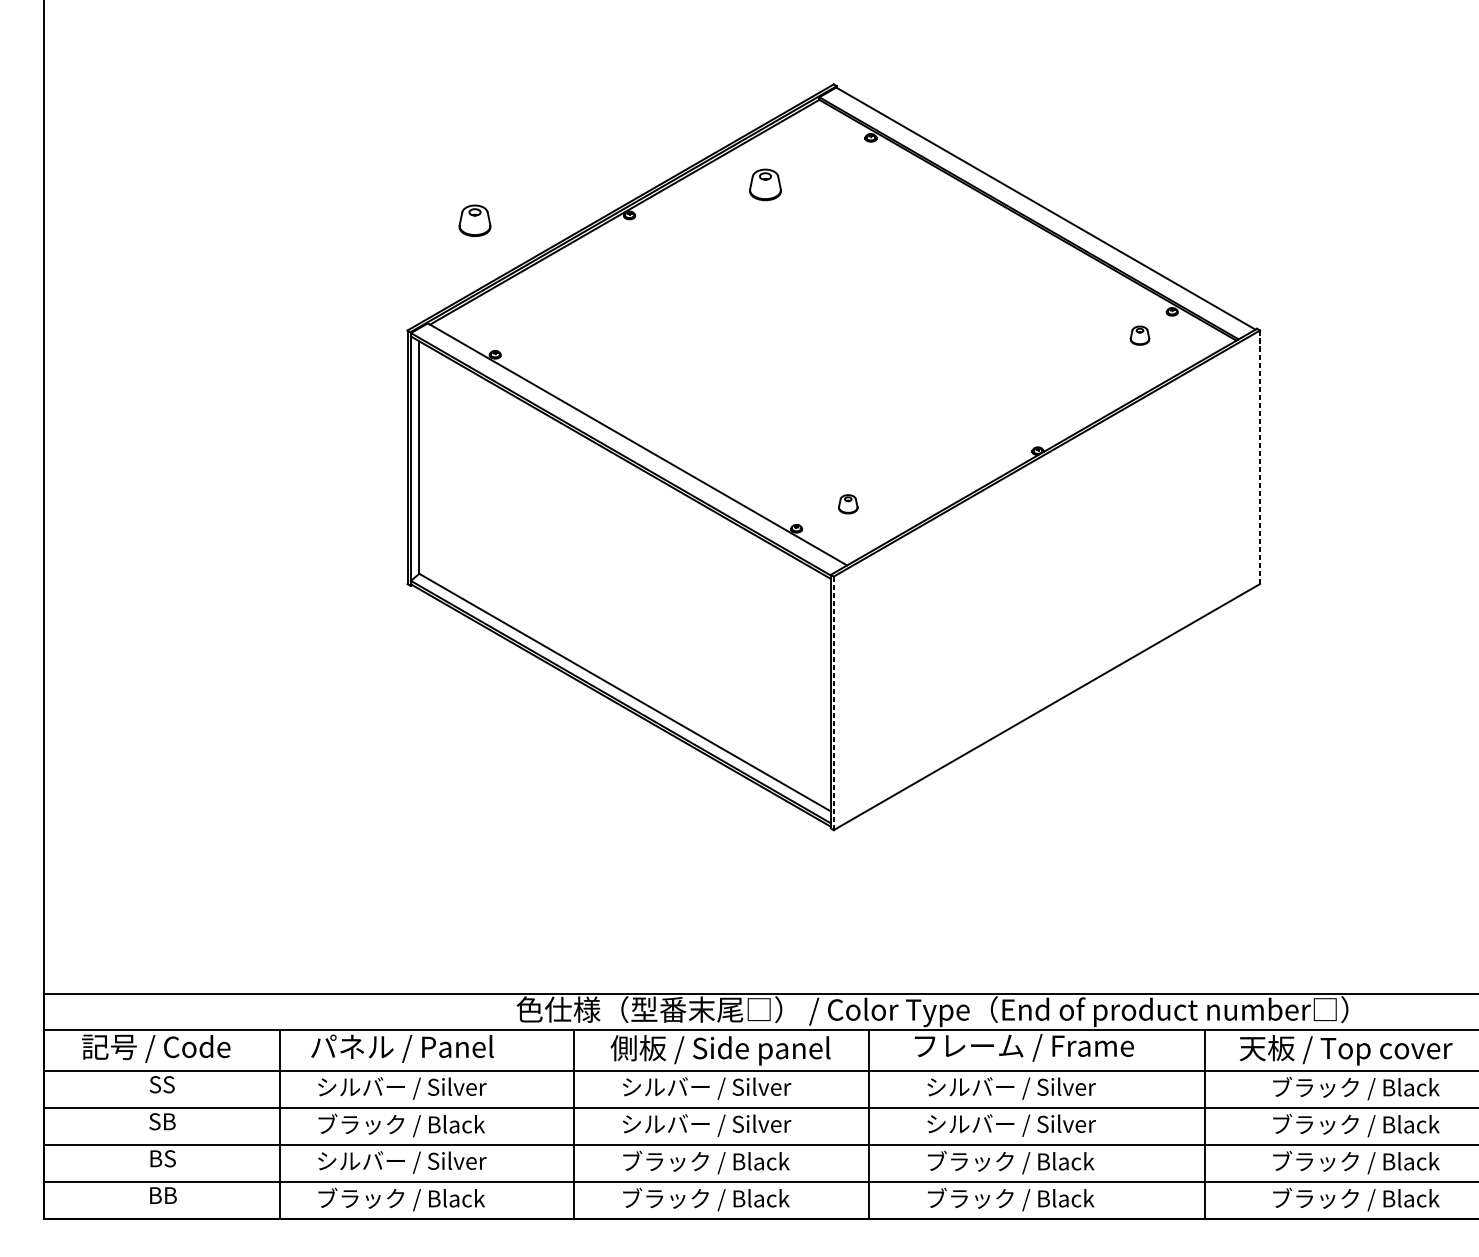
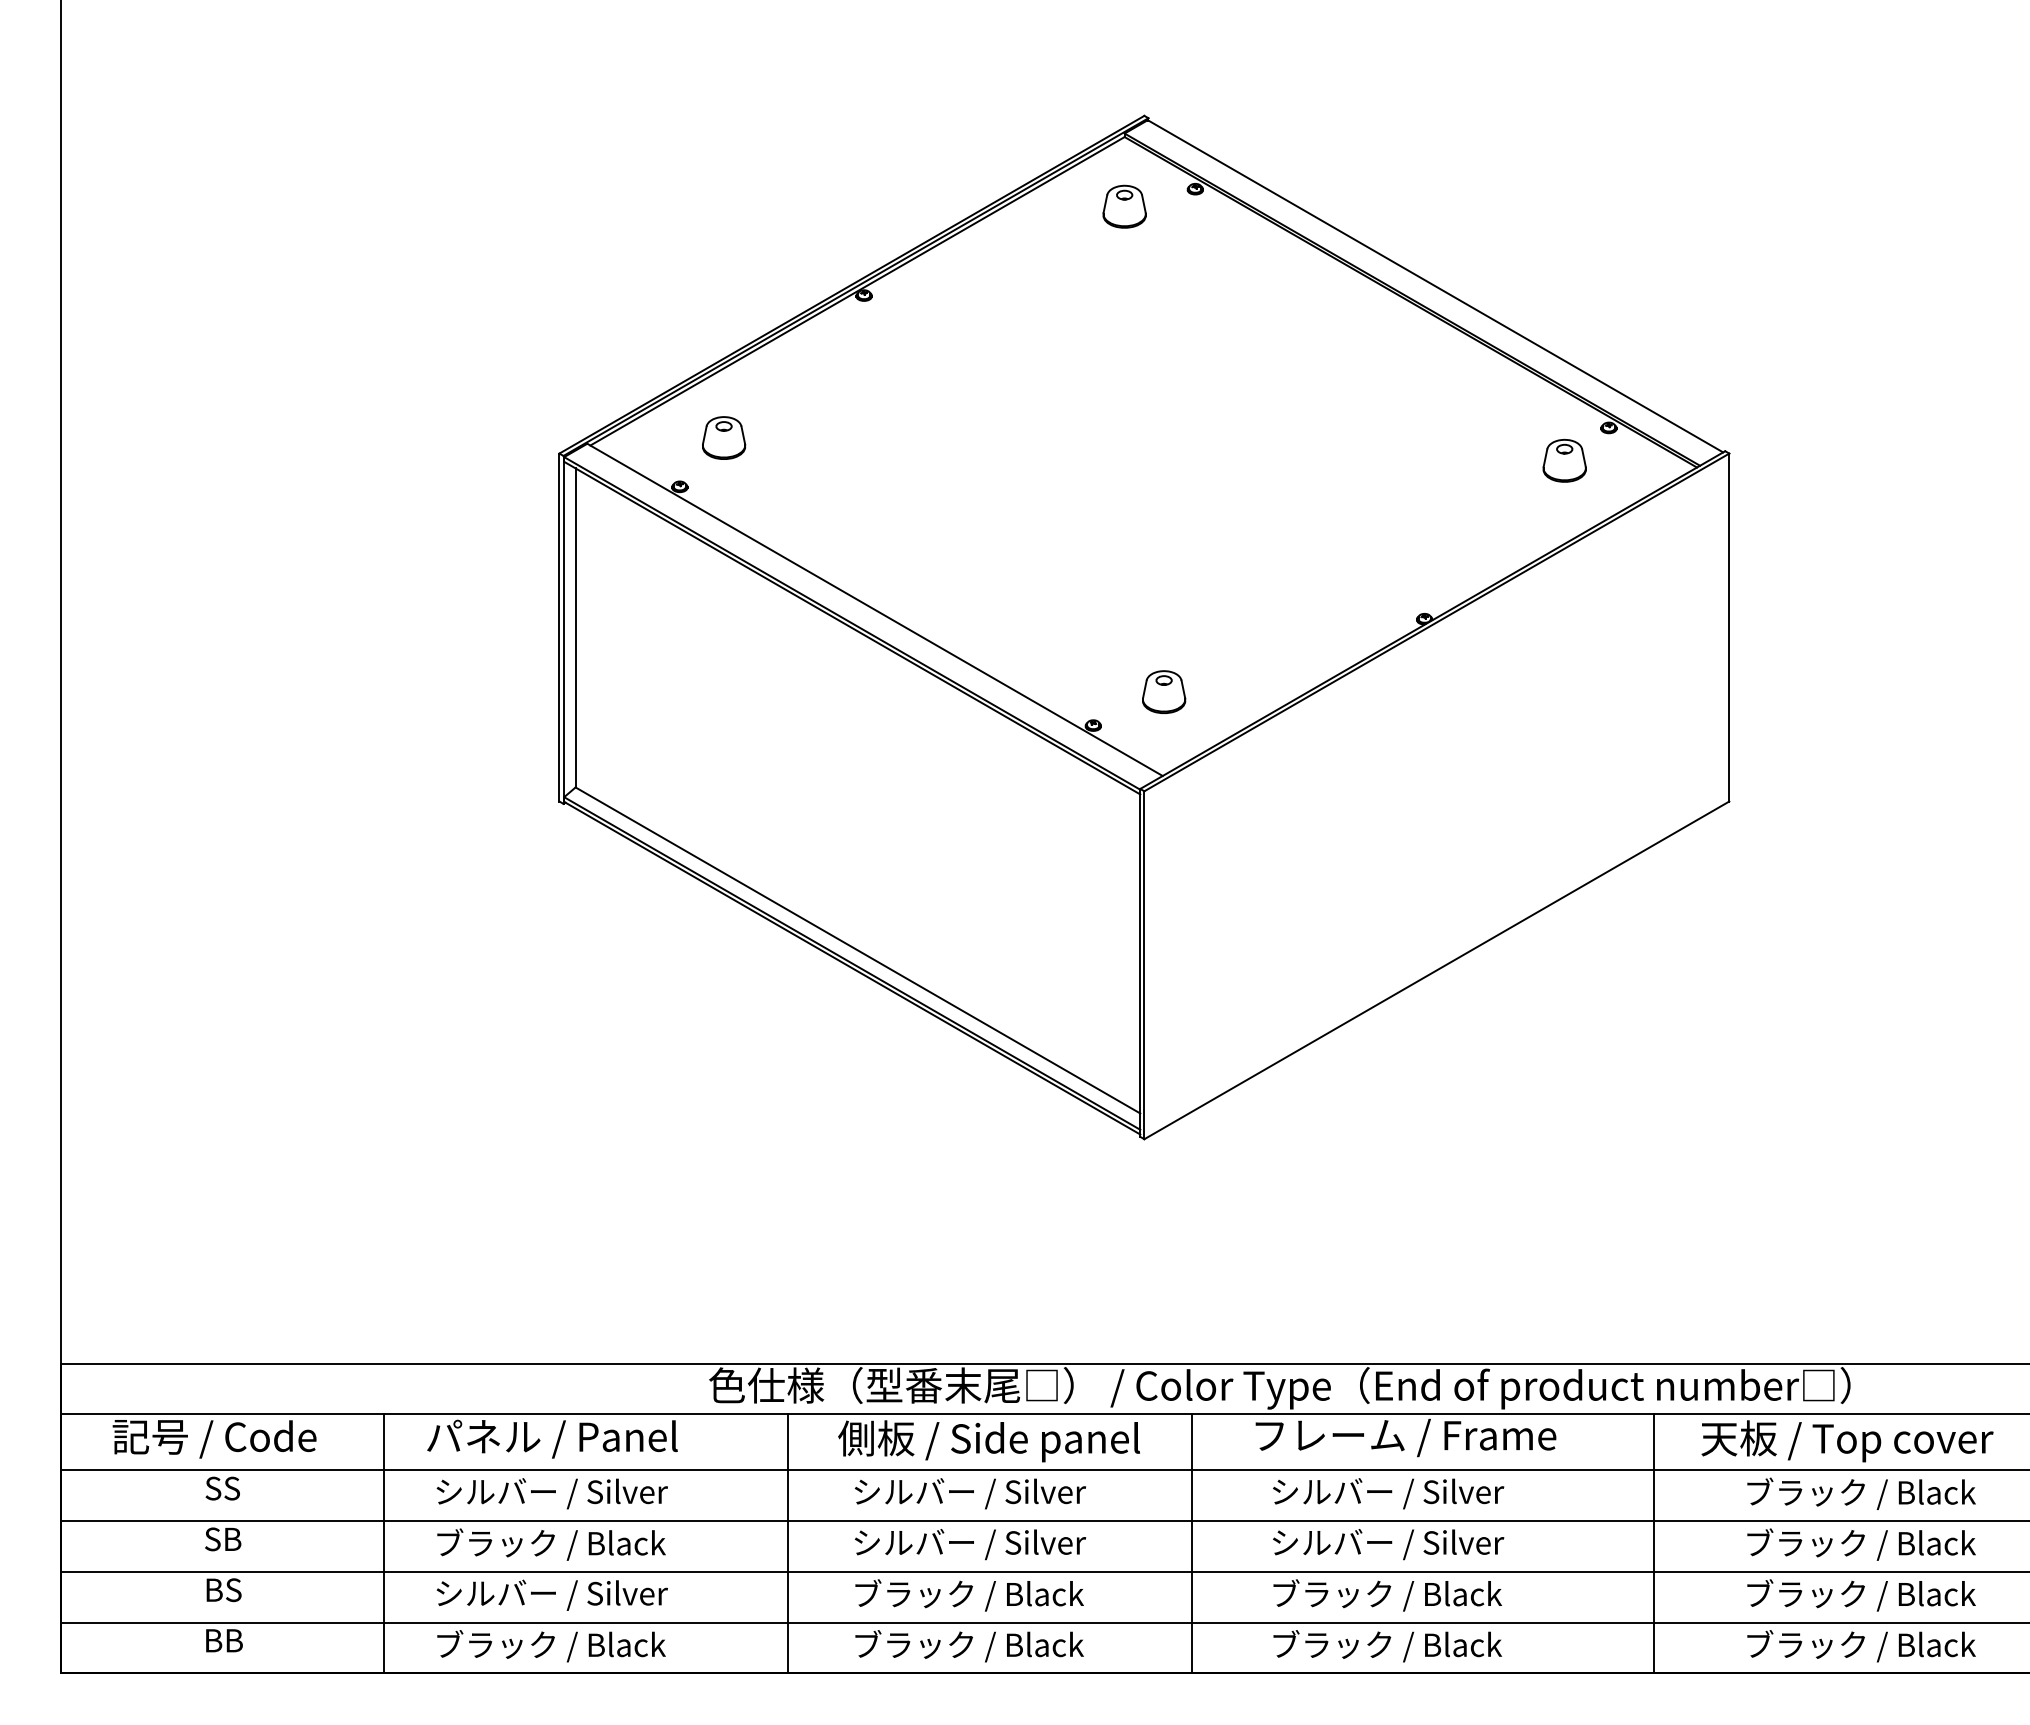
part: (765, 184) -> (1124, 206), moved
part: (475, 220) -> (724, 437), moved
part: (1139, 335) -> (1564, 460), size x1.67
line: (1260, 457) -> (1729, 627), dashed -> solid
part: (848, 503) -> (1164, 691), size x1.67
line: (833, 703) -> (1144, 965), dashed -> solid

